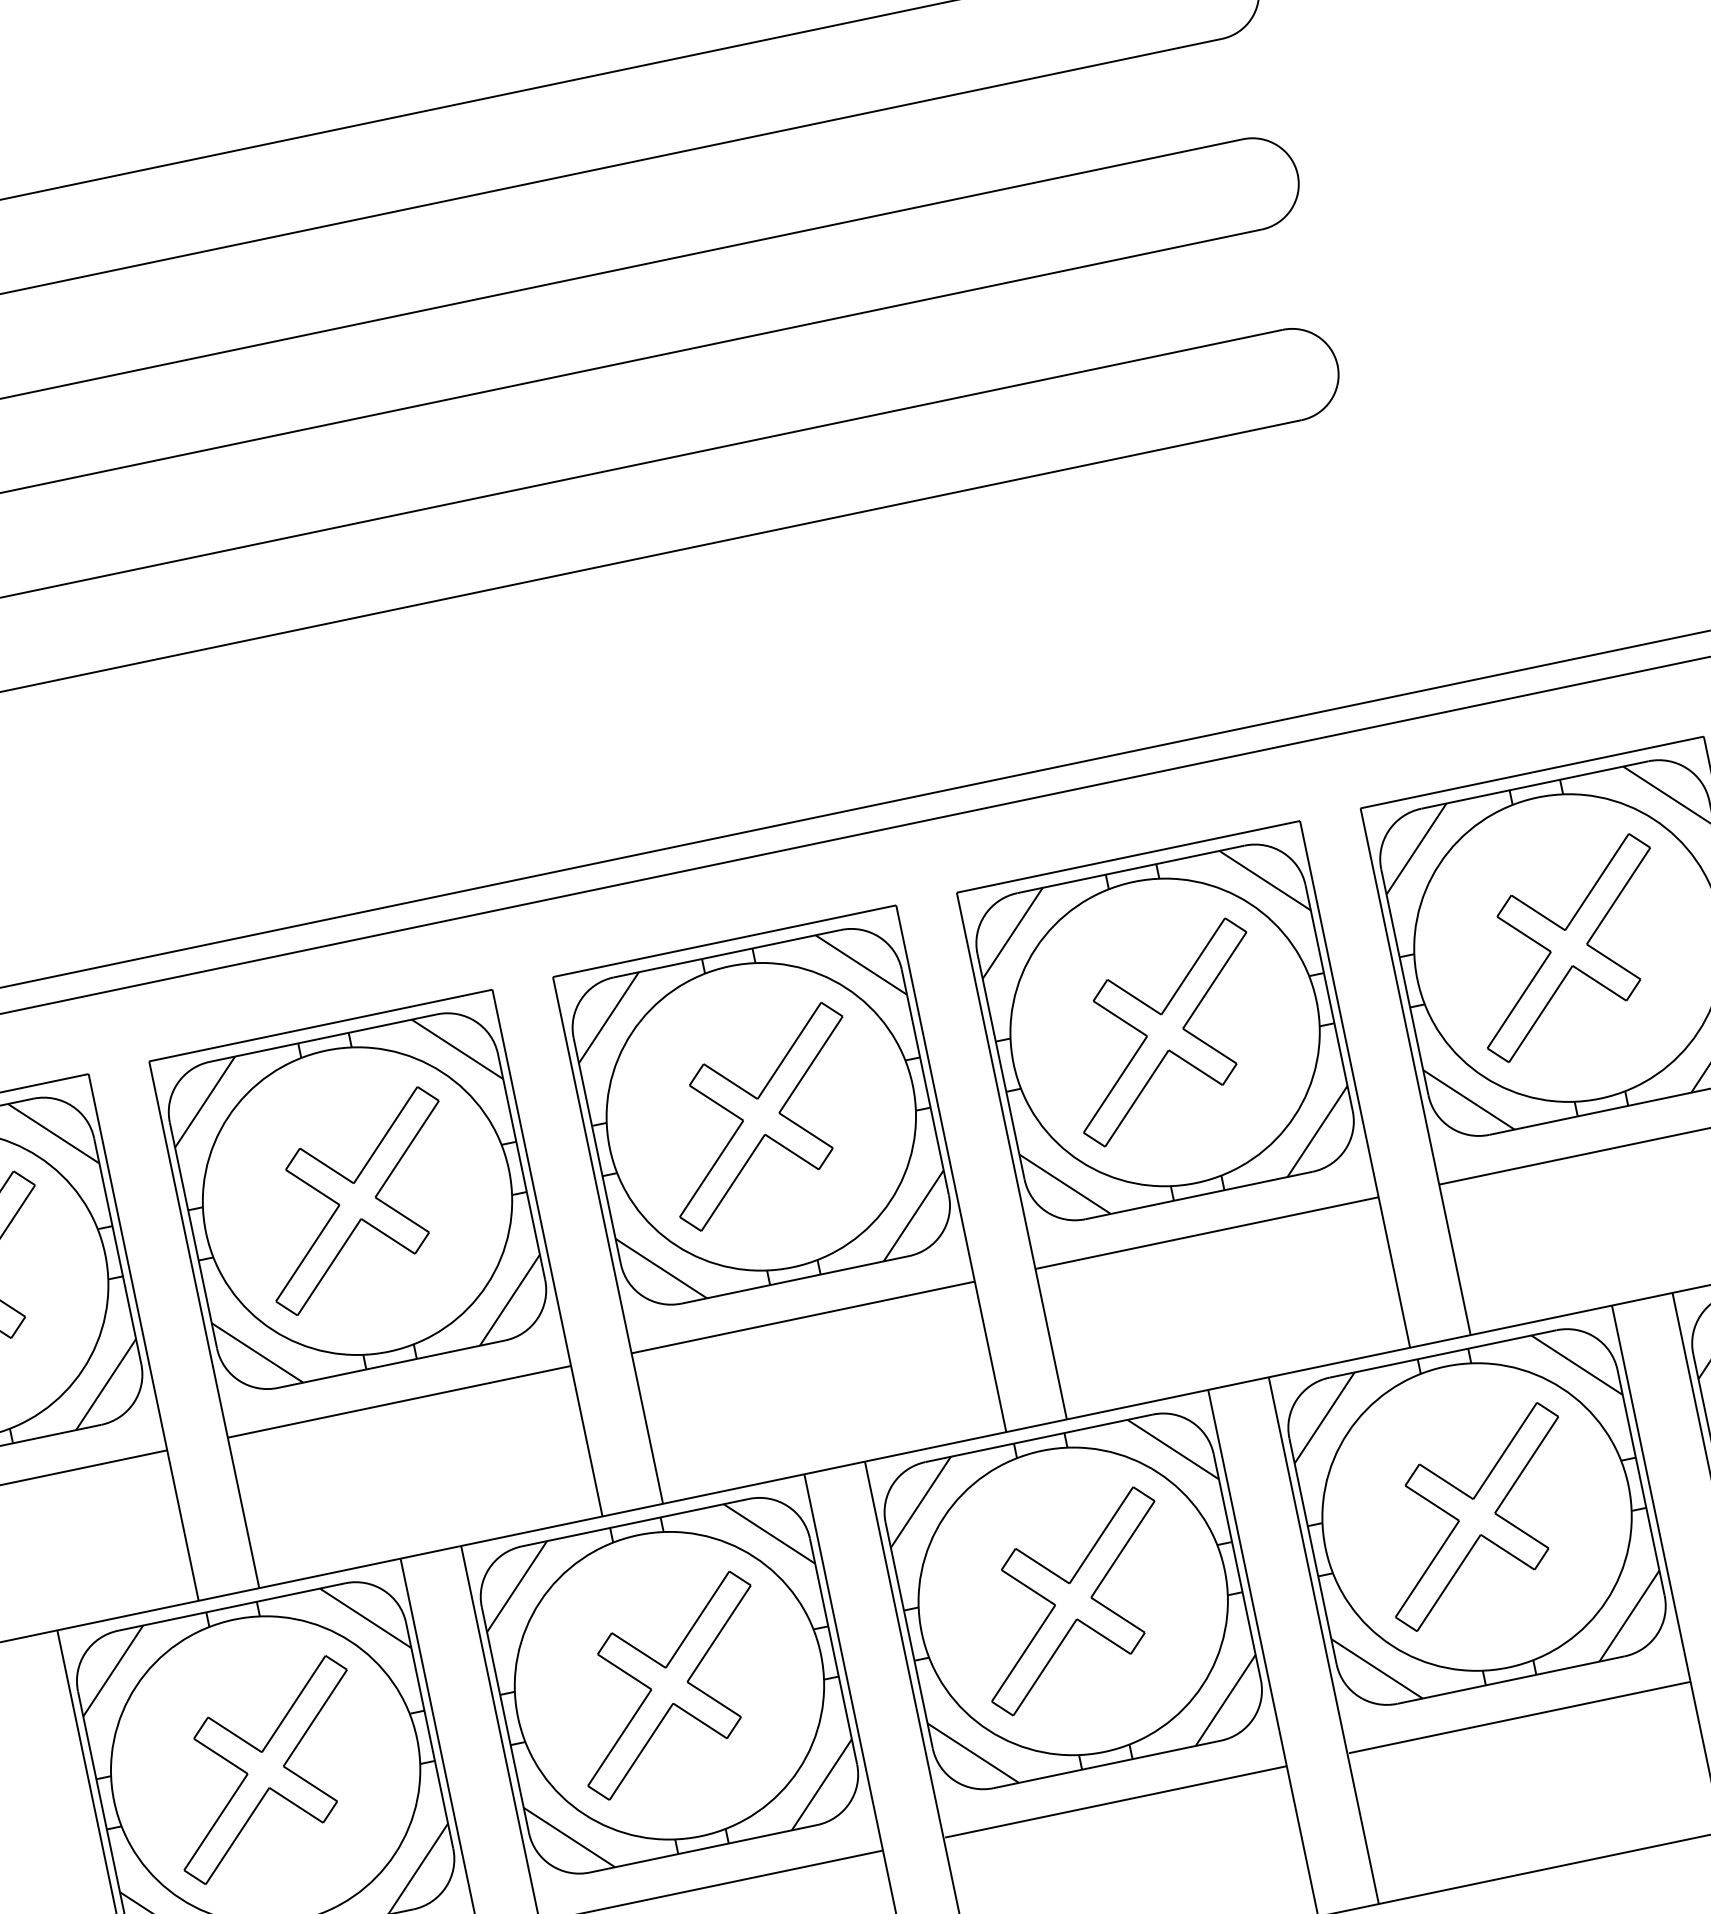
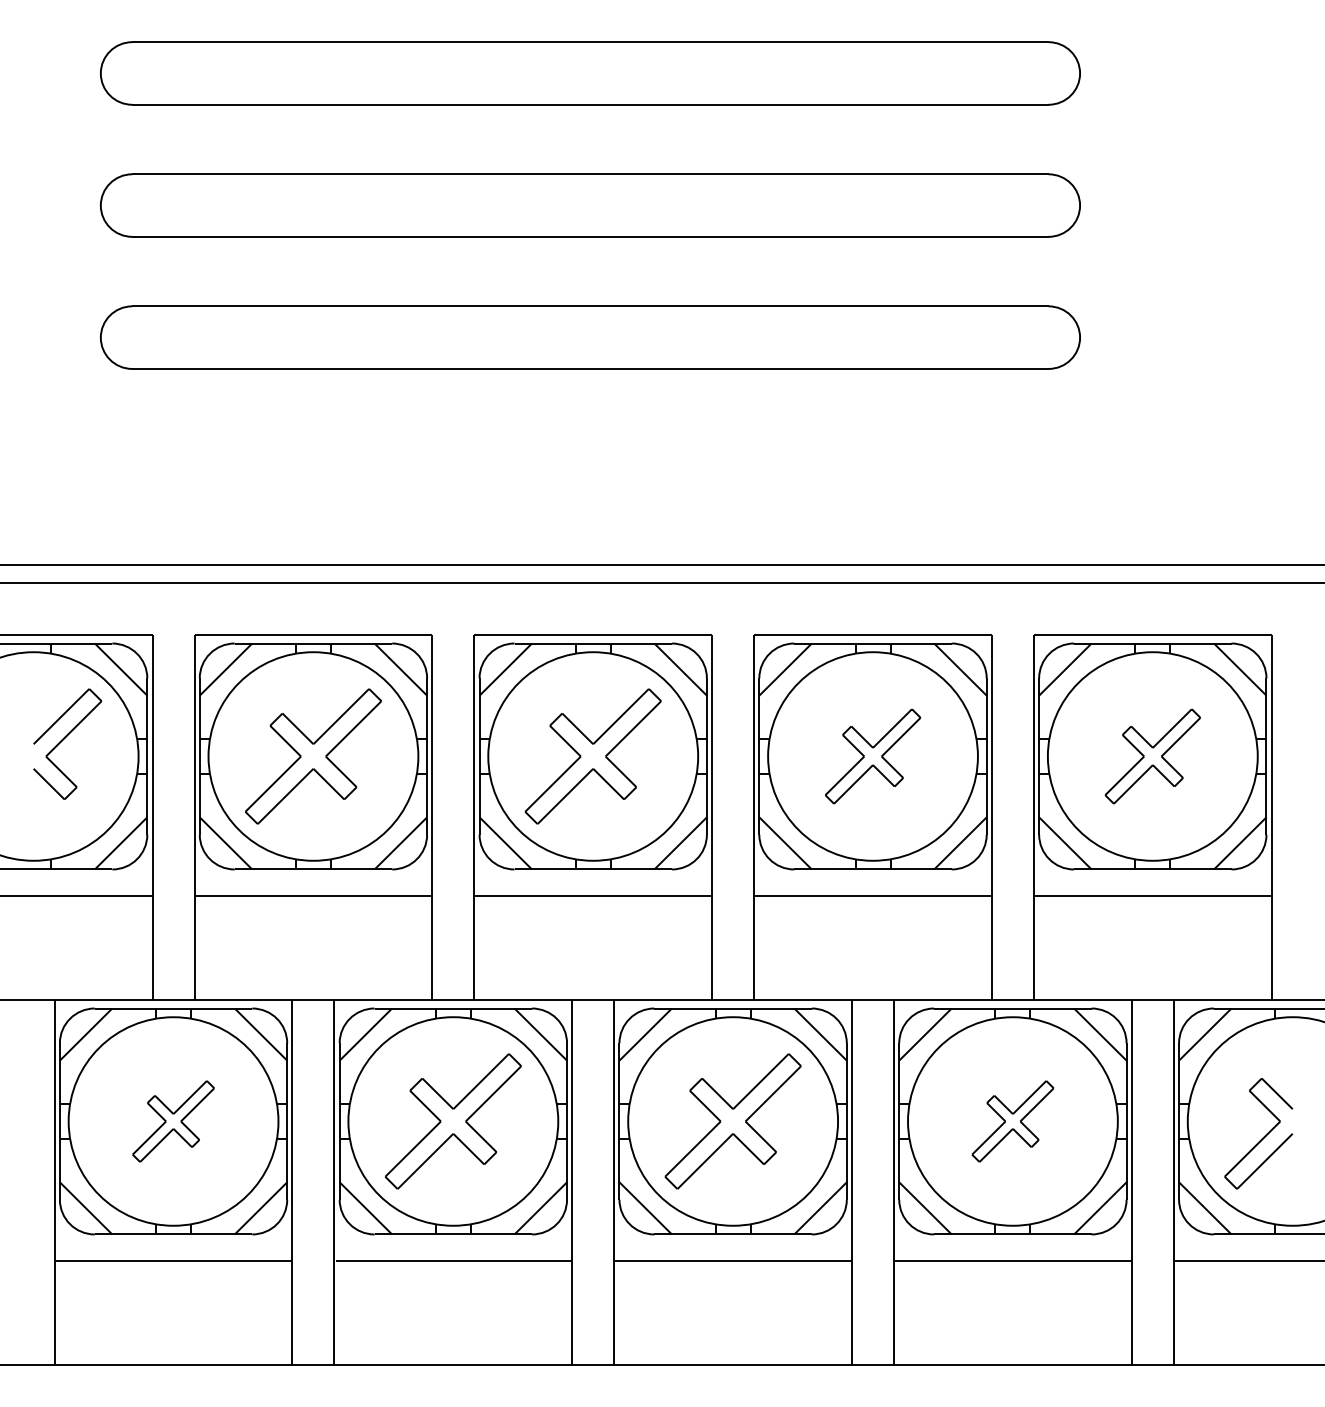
part: (1568, 948) -> (1152, 756), size x0.7
part: (1164, 1032) -> (872, 756), size x0.7
part: (1476, 1517) -> (1012, 1121), size x0.6
part: (265, 1770) -> (173, 1121), size x0.6

